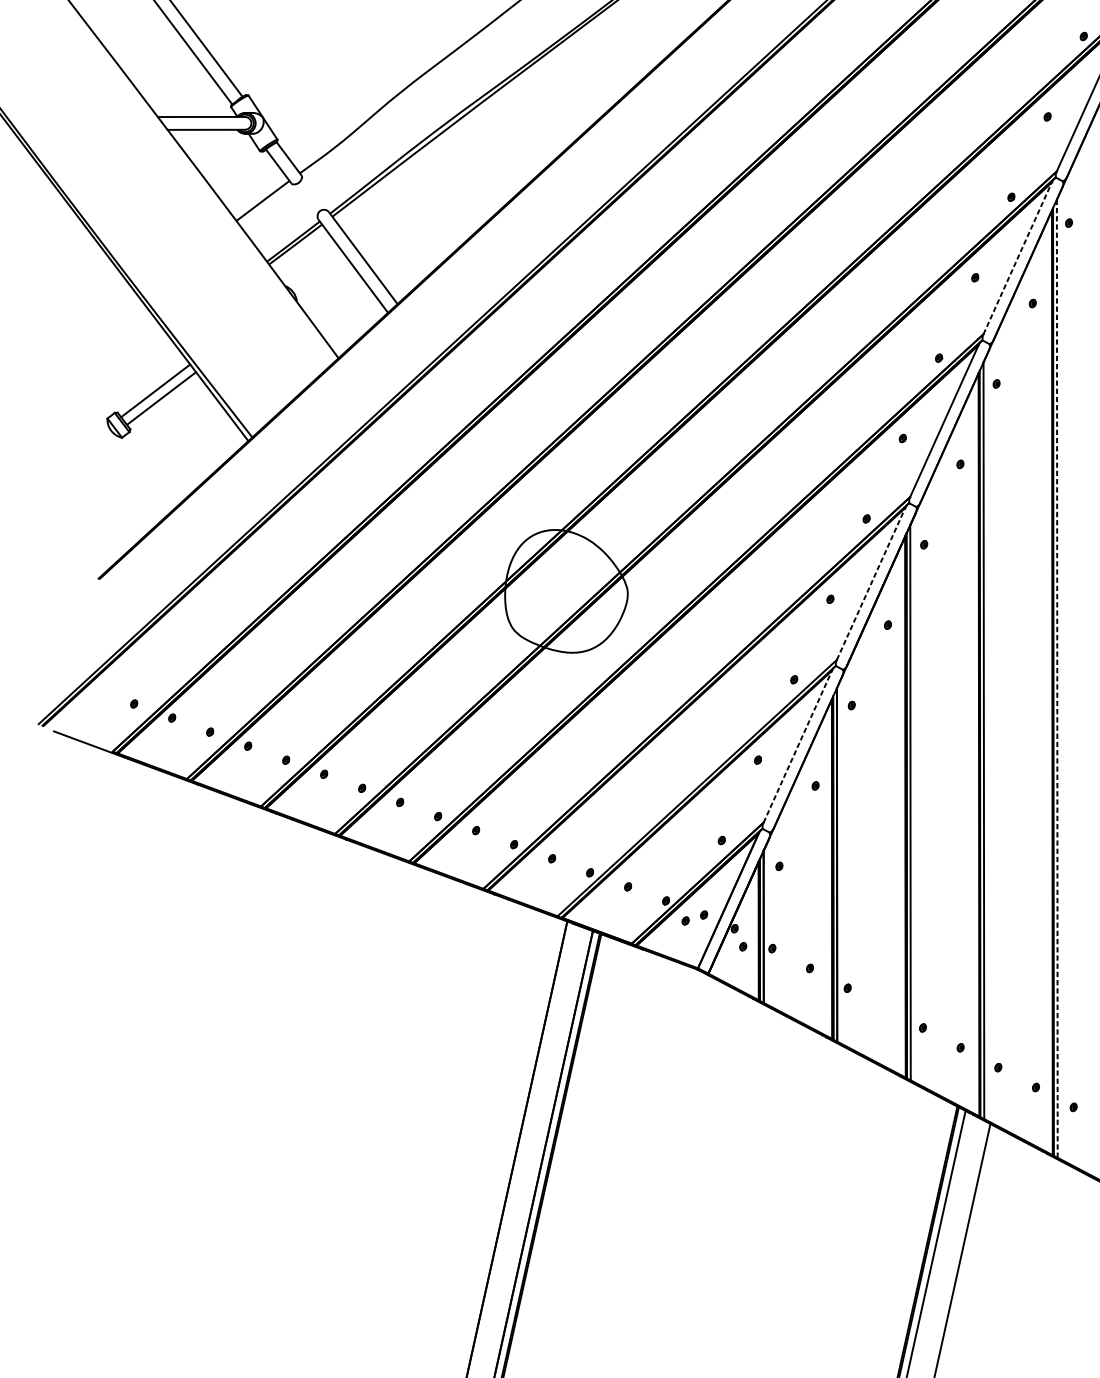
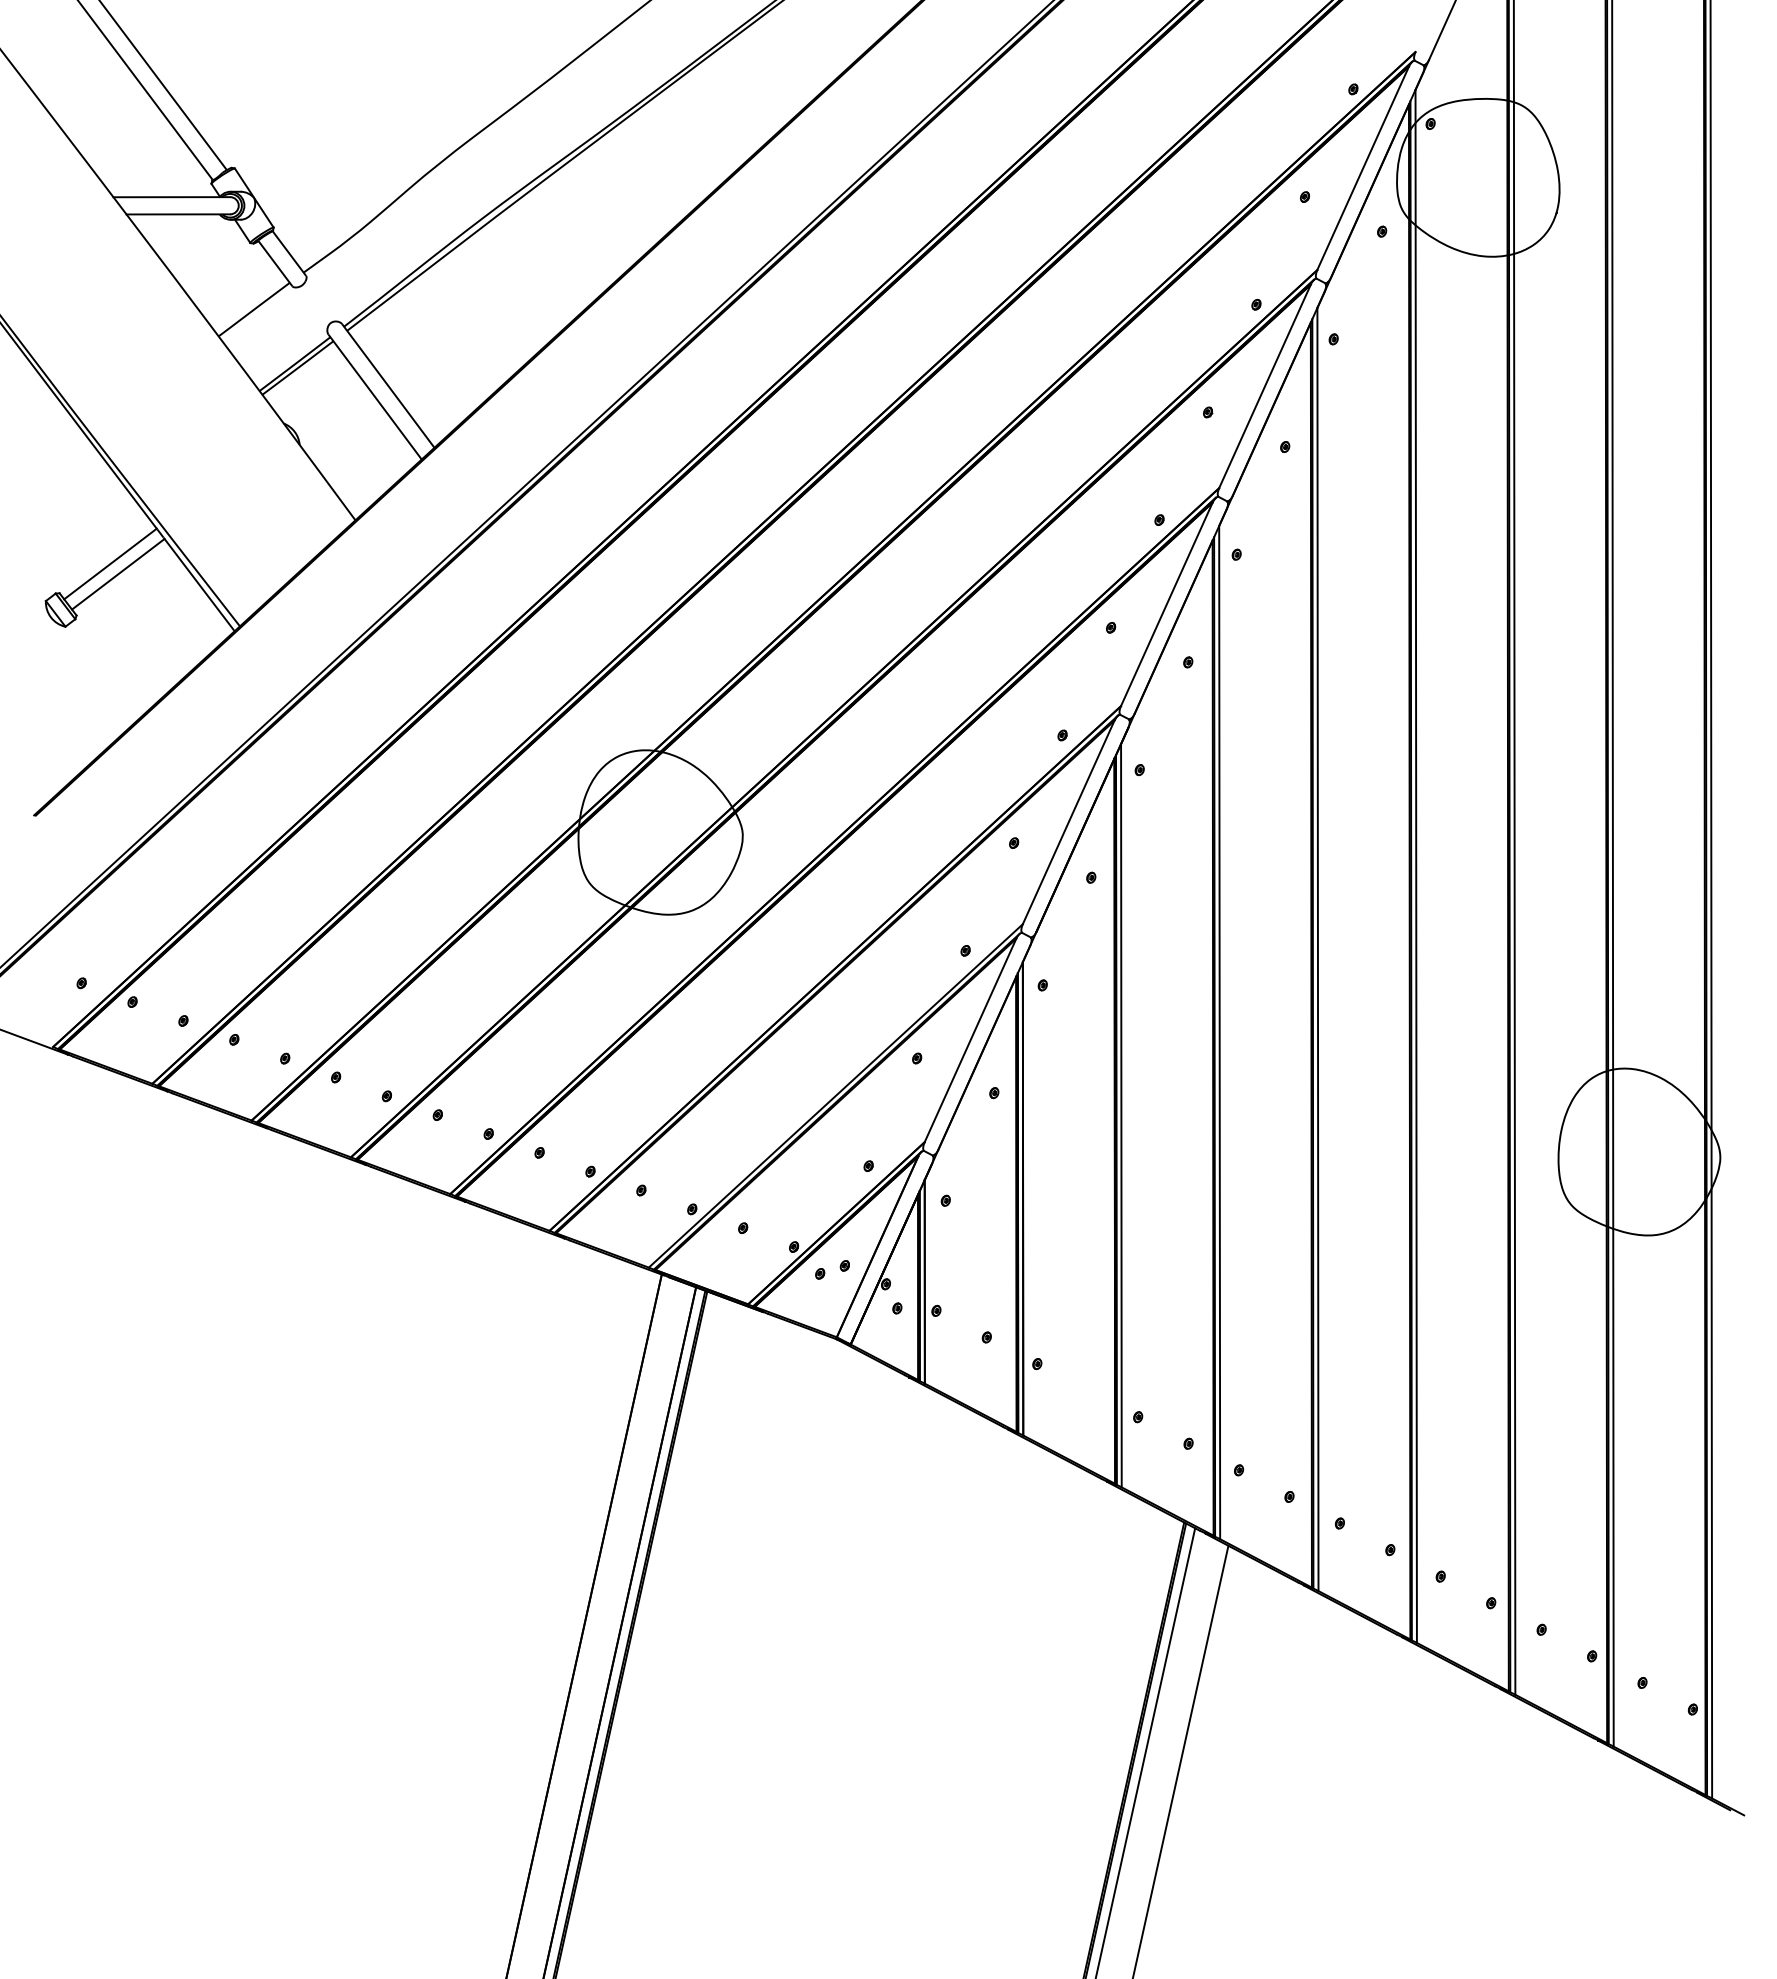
line: (1018, 258) -> (1265, 386), dashed -> solid
line: (871, 583) -> (1068, 822), dashed -> solid
line: (1056, 678) -> (1317, 949), dashed -> solid
line: (797, 746) -> (970, 1040), dashed -> solid

